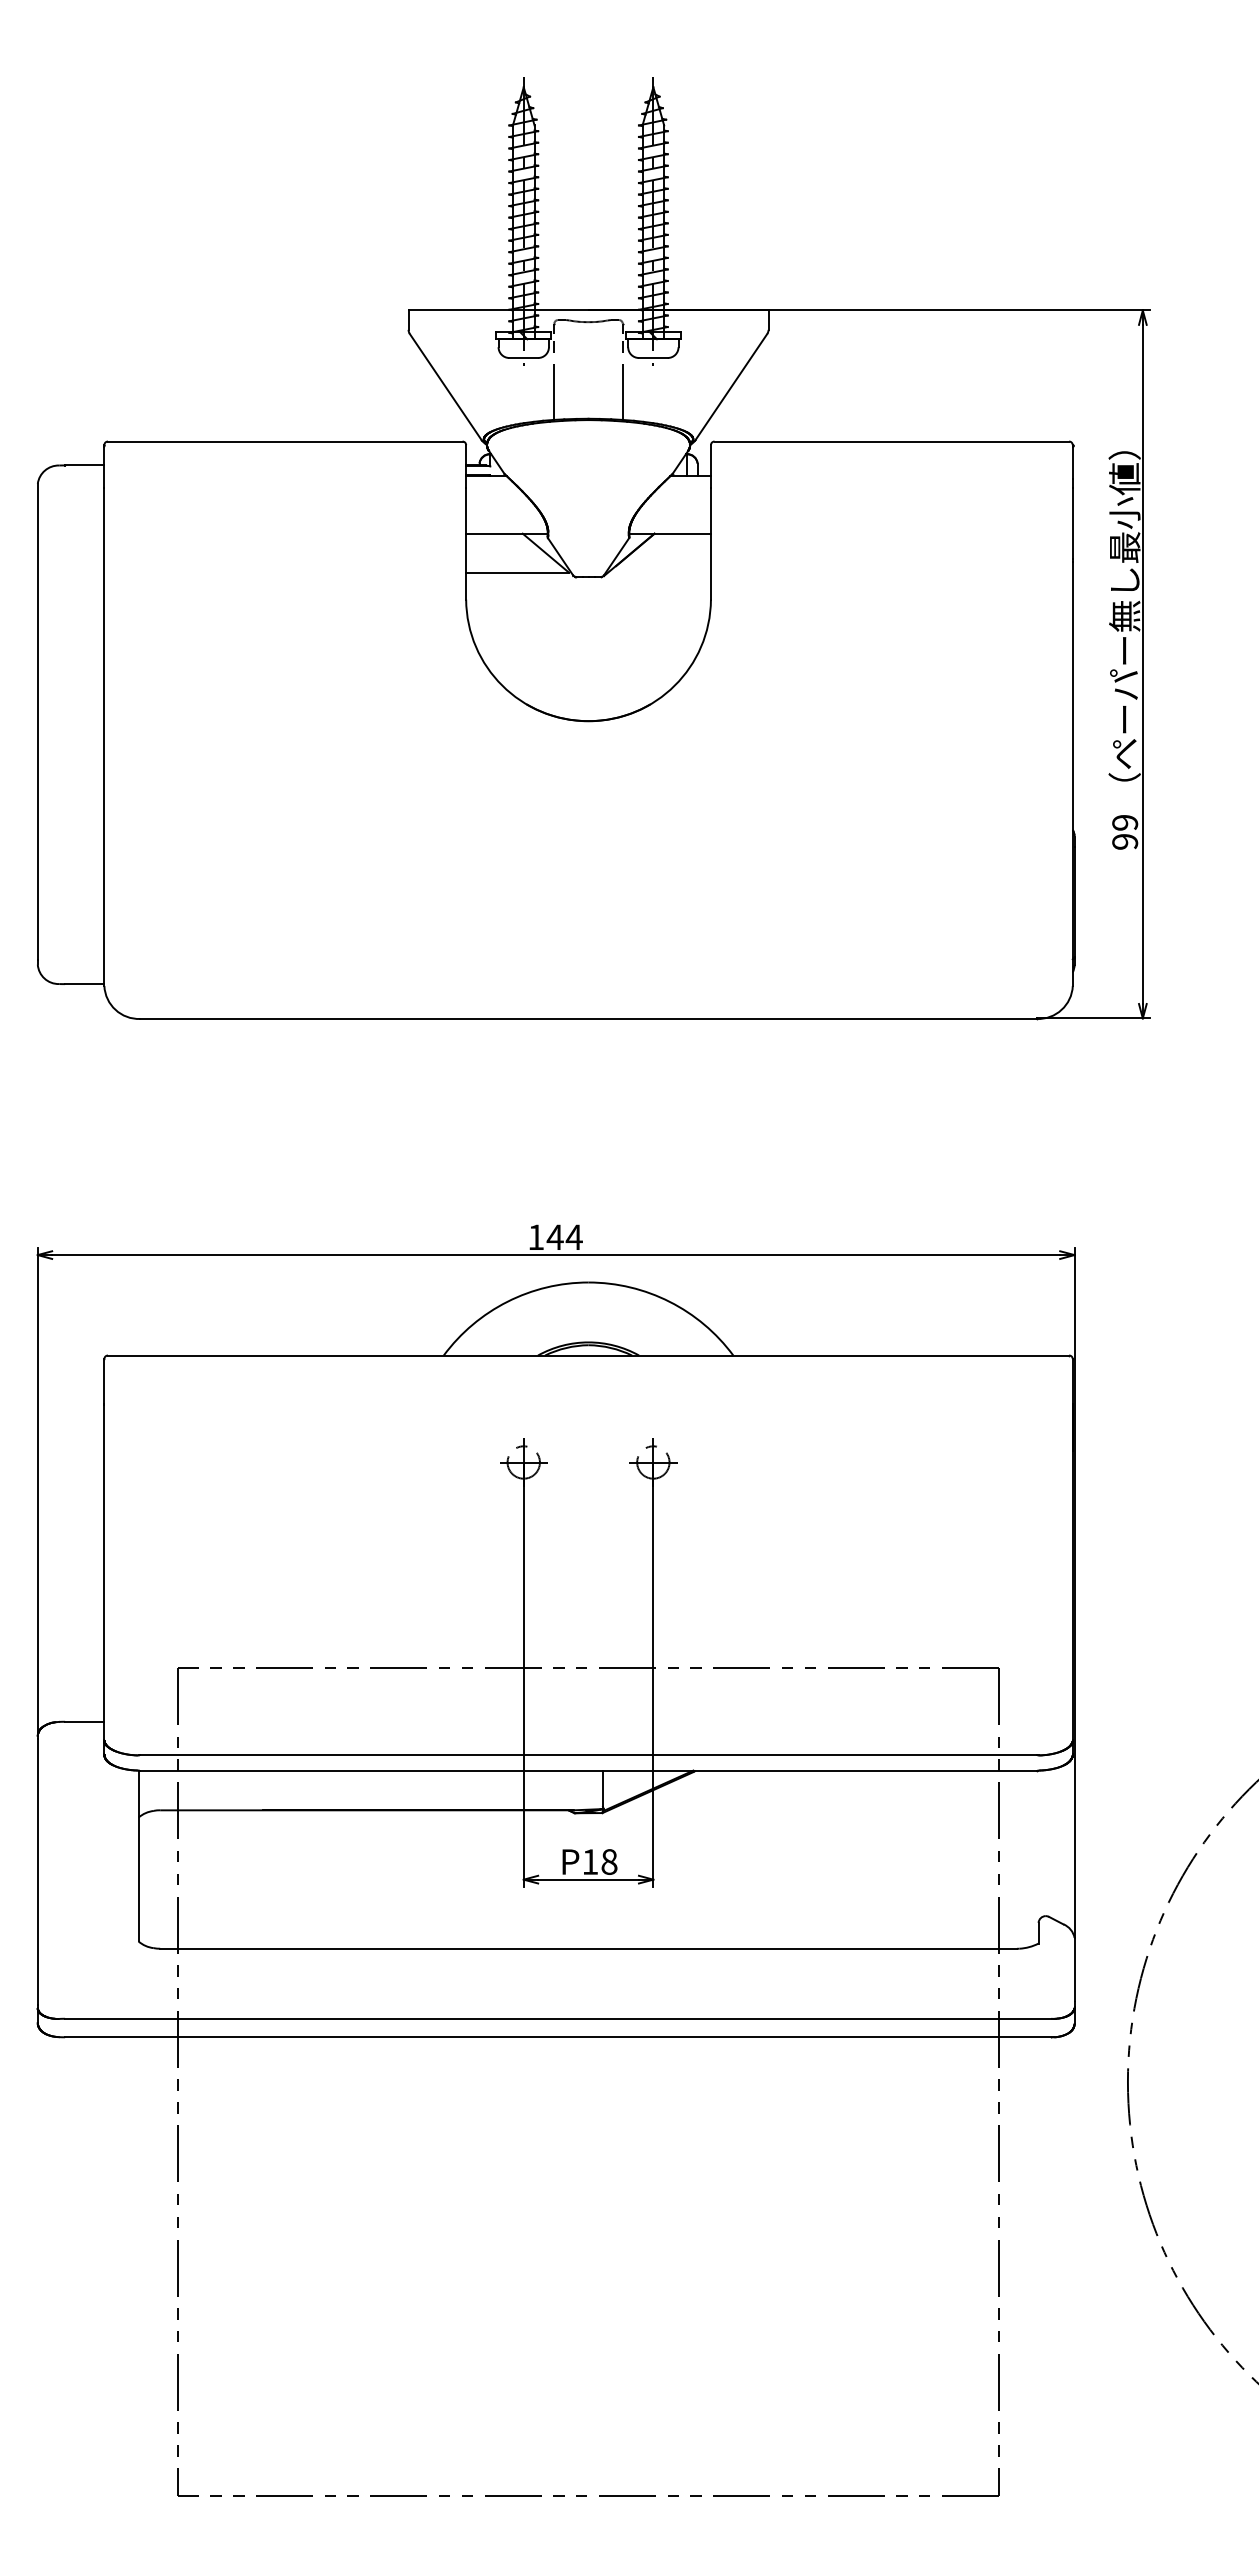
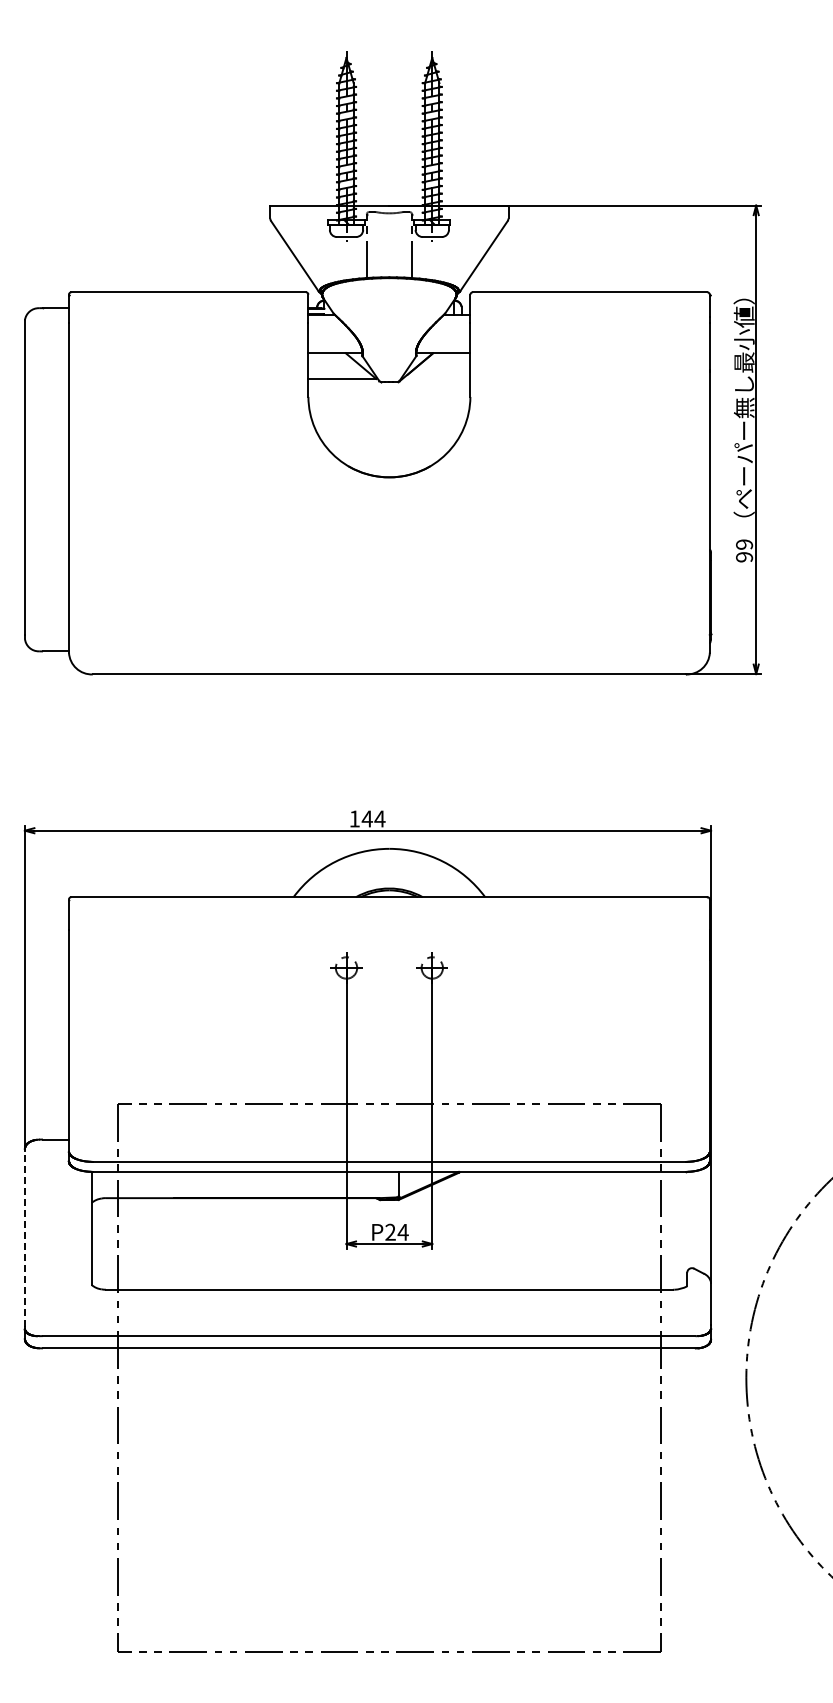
text: (599, 1860) -> (396, 1231), P18 -> P24
line: (37, 1871) -> (24, 1238), solid -> dashed

